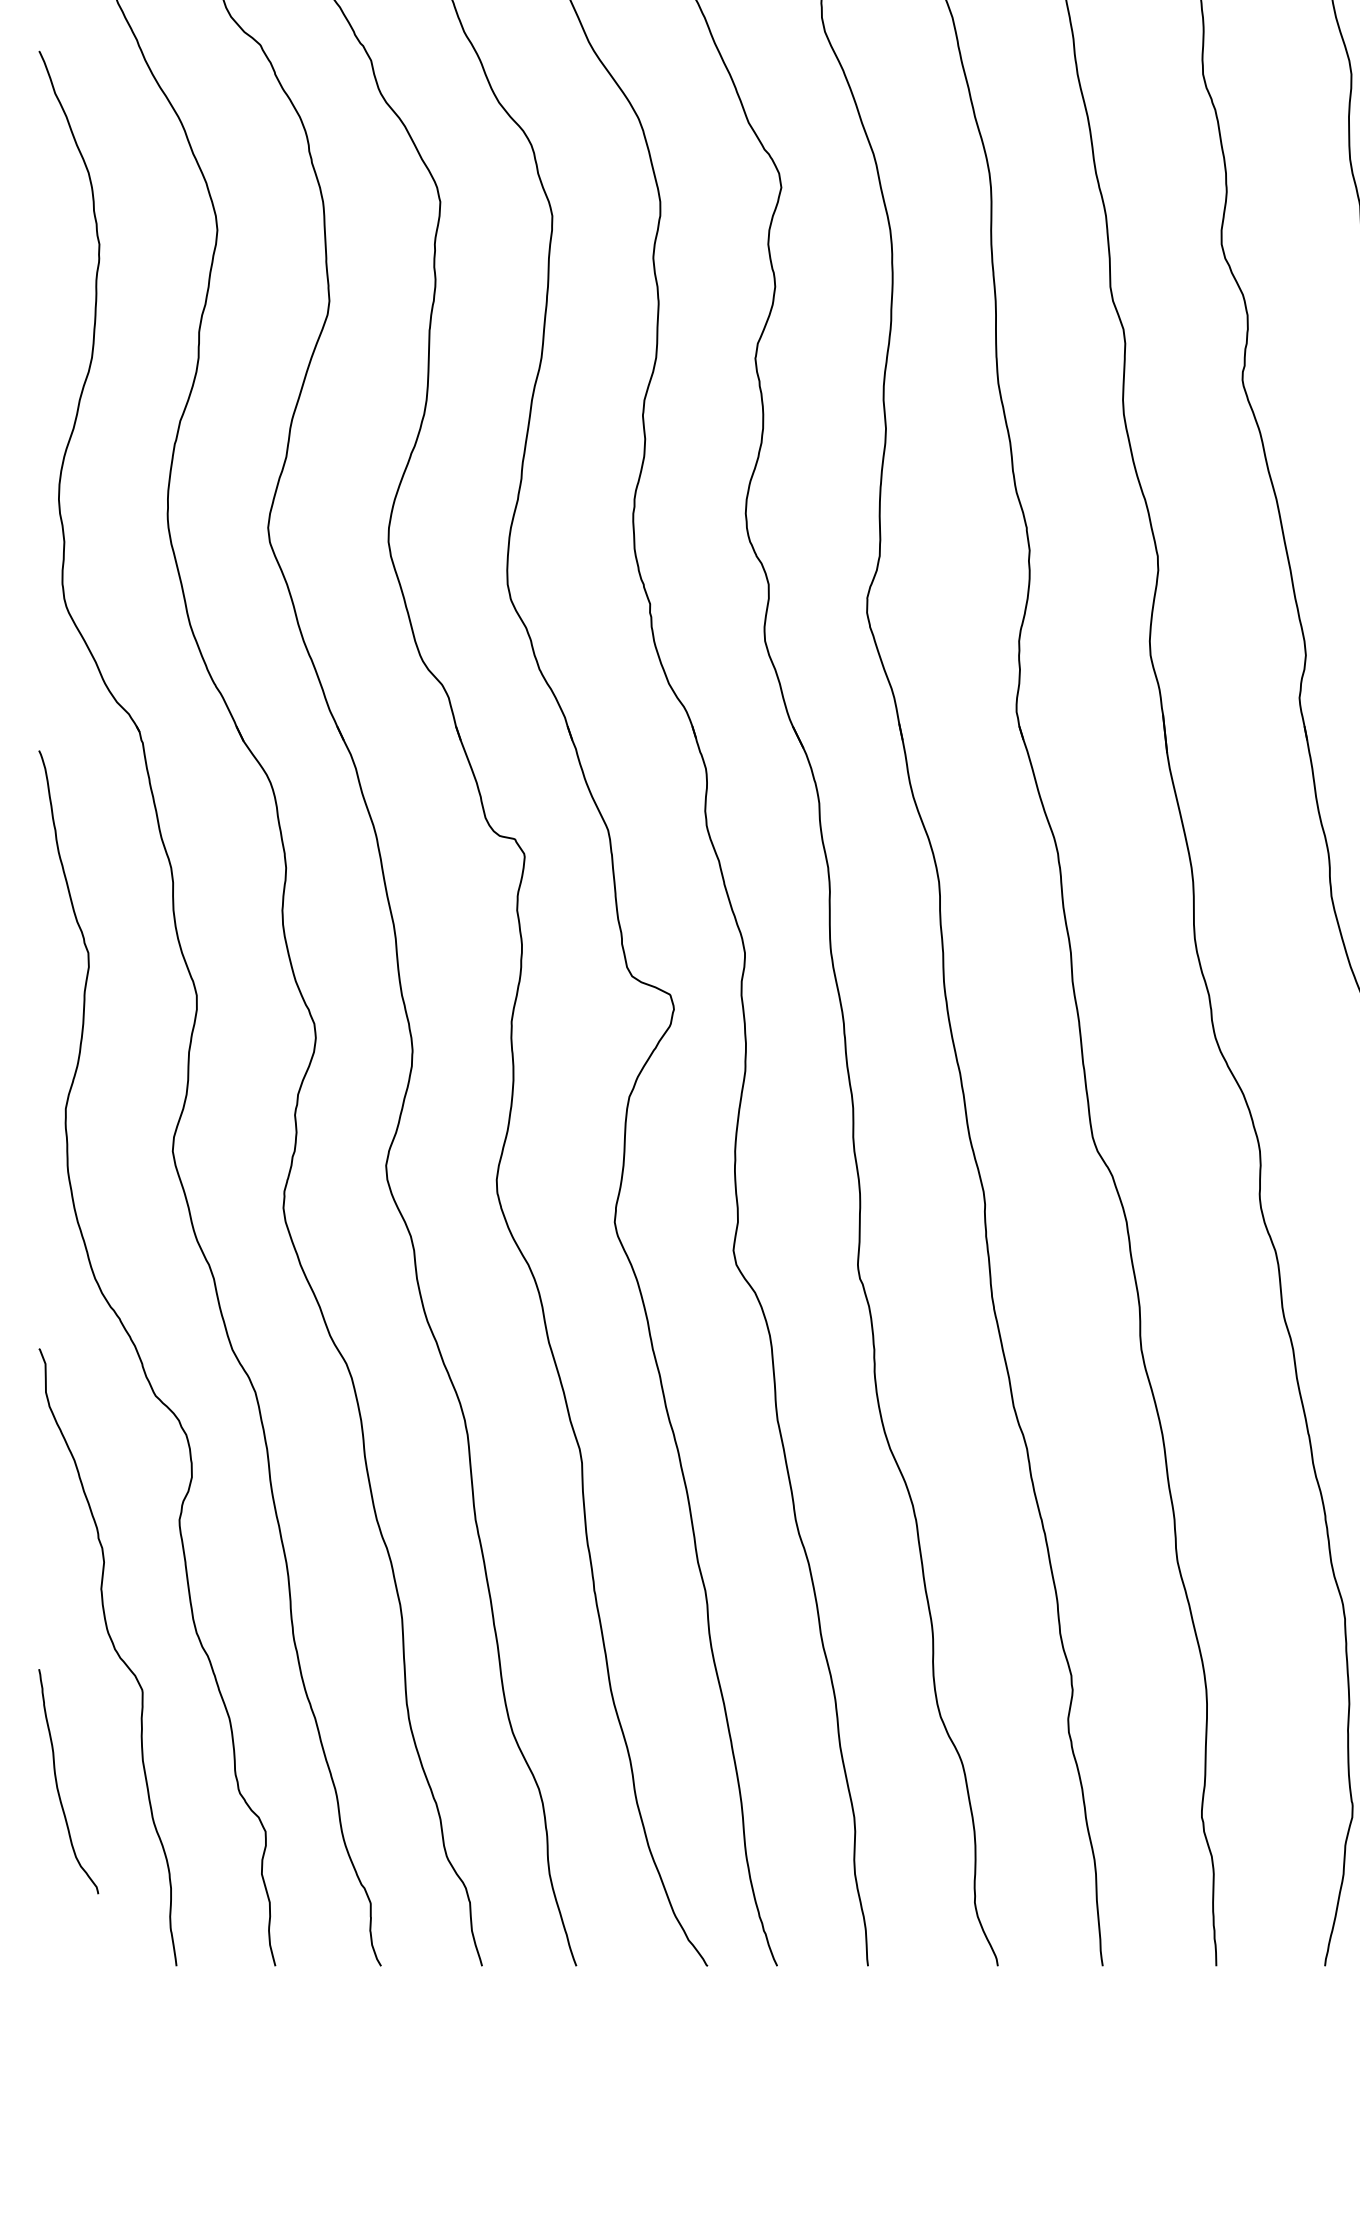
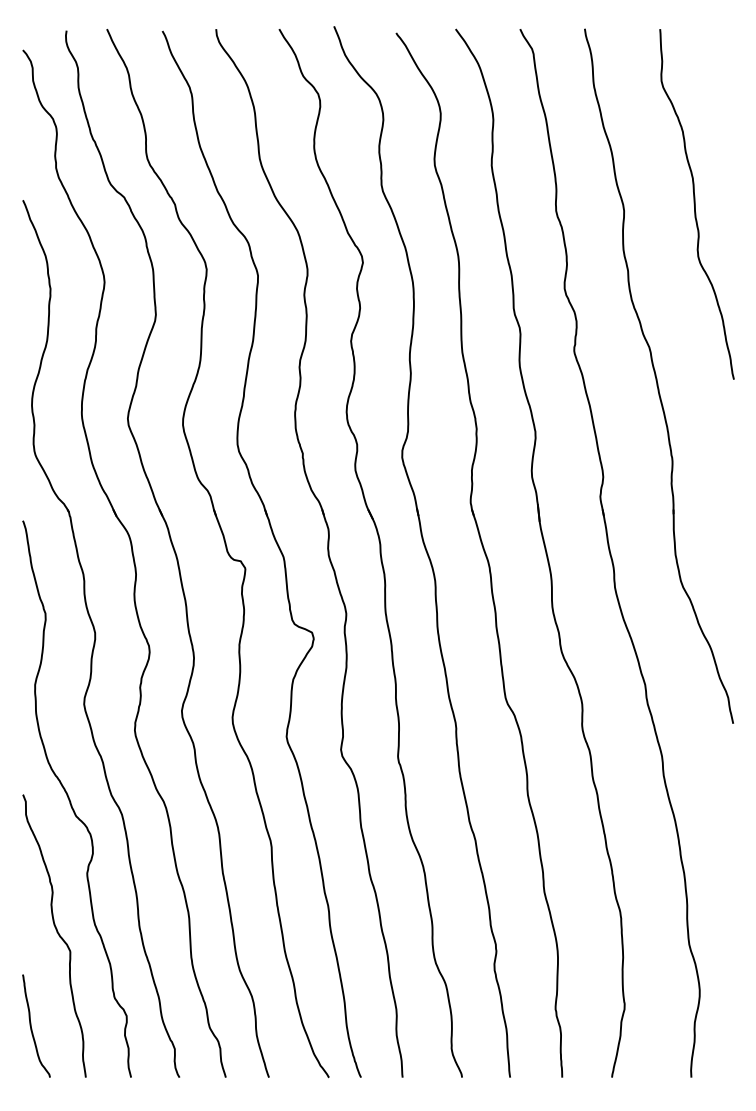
curve: (57, 1780) -> (31, 1025), moved

